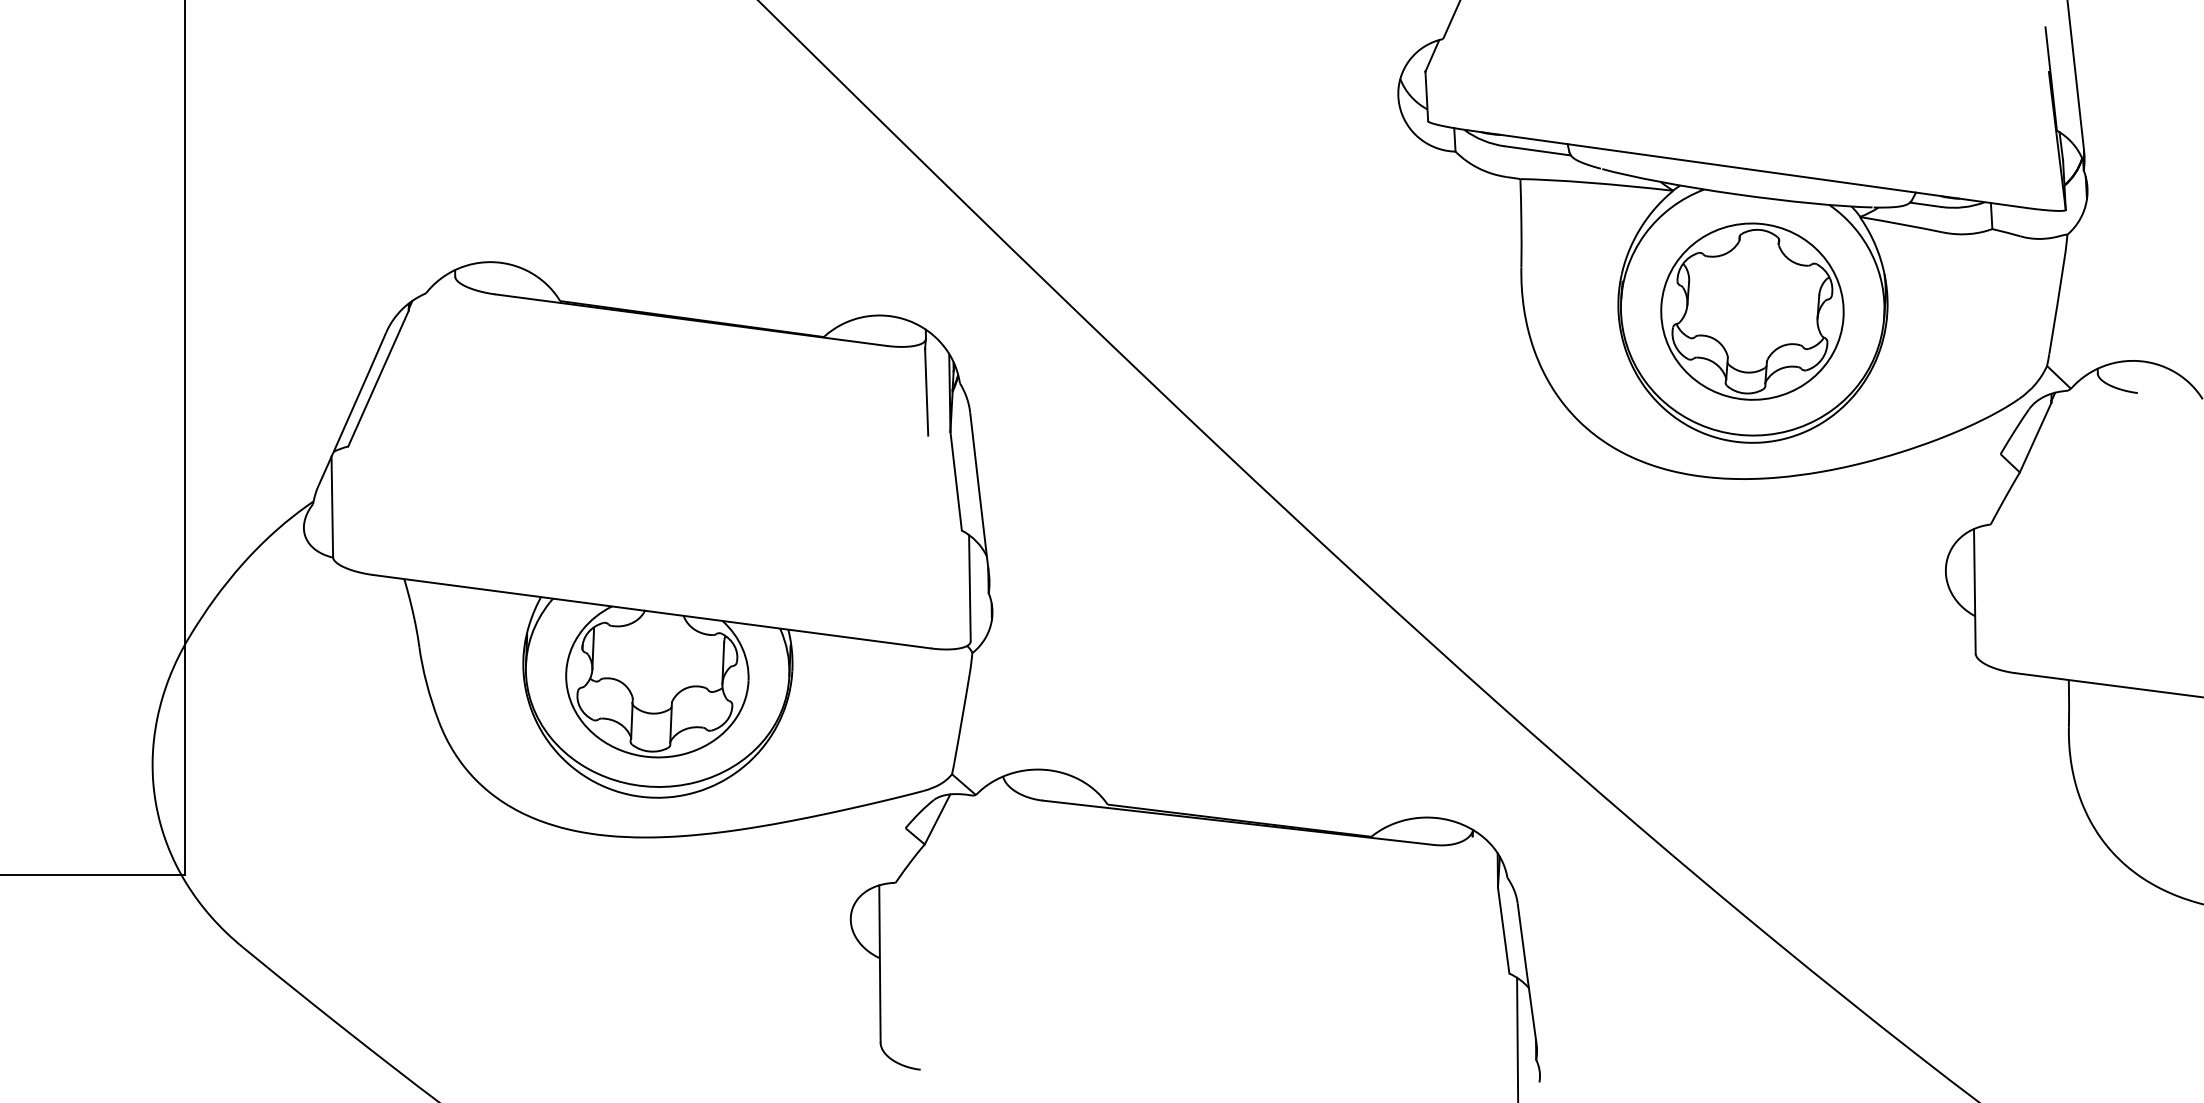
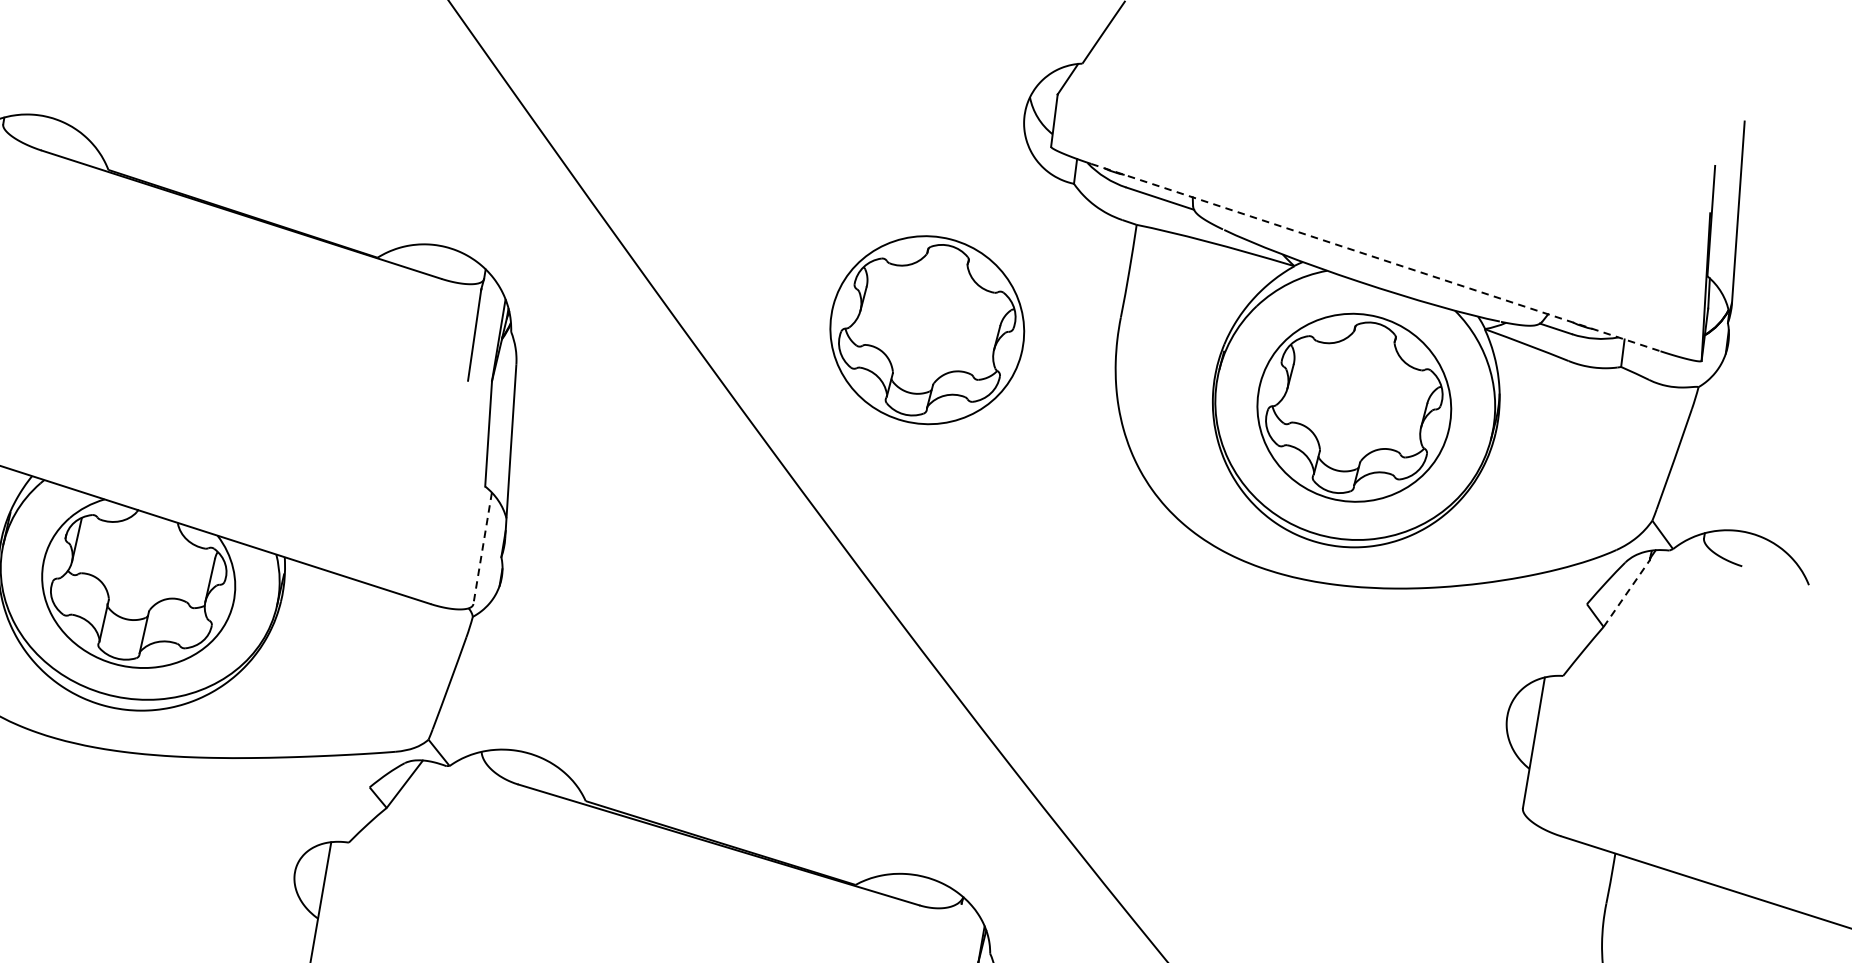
line: (1747, 169) -> (1376, 258), solid -> dashed
part: (1344, 311) -> (927, 330), added
line: (2035, 437) -> (1626, 593), solid -> dashed
line: (969, 588) -> (482, 548), solid -> dashed

